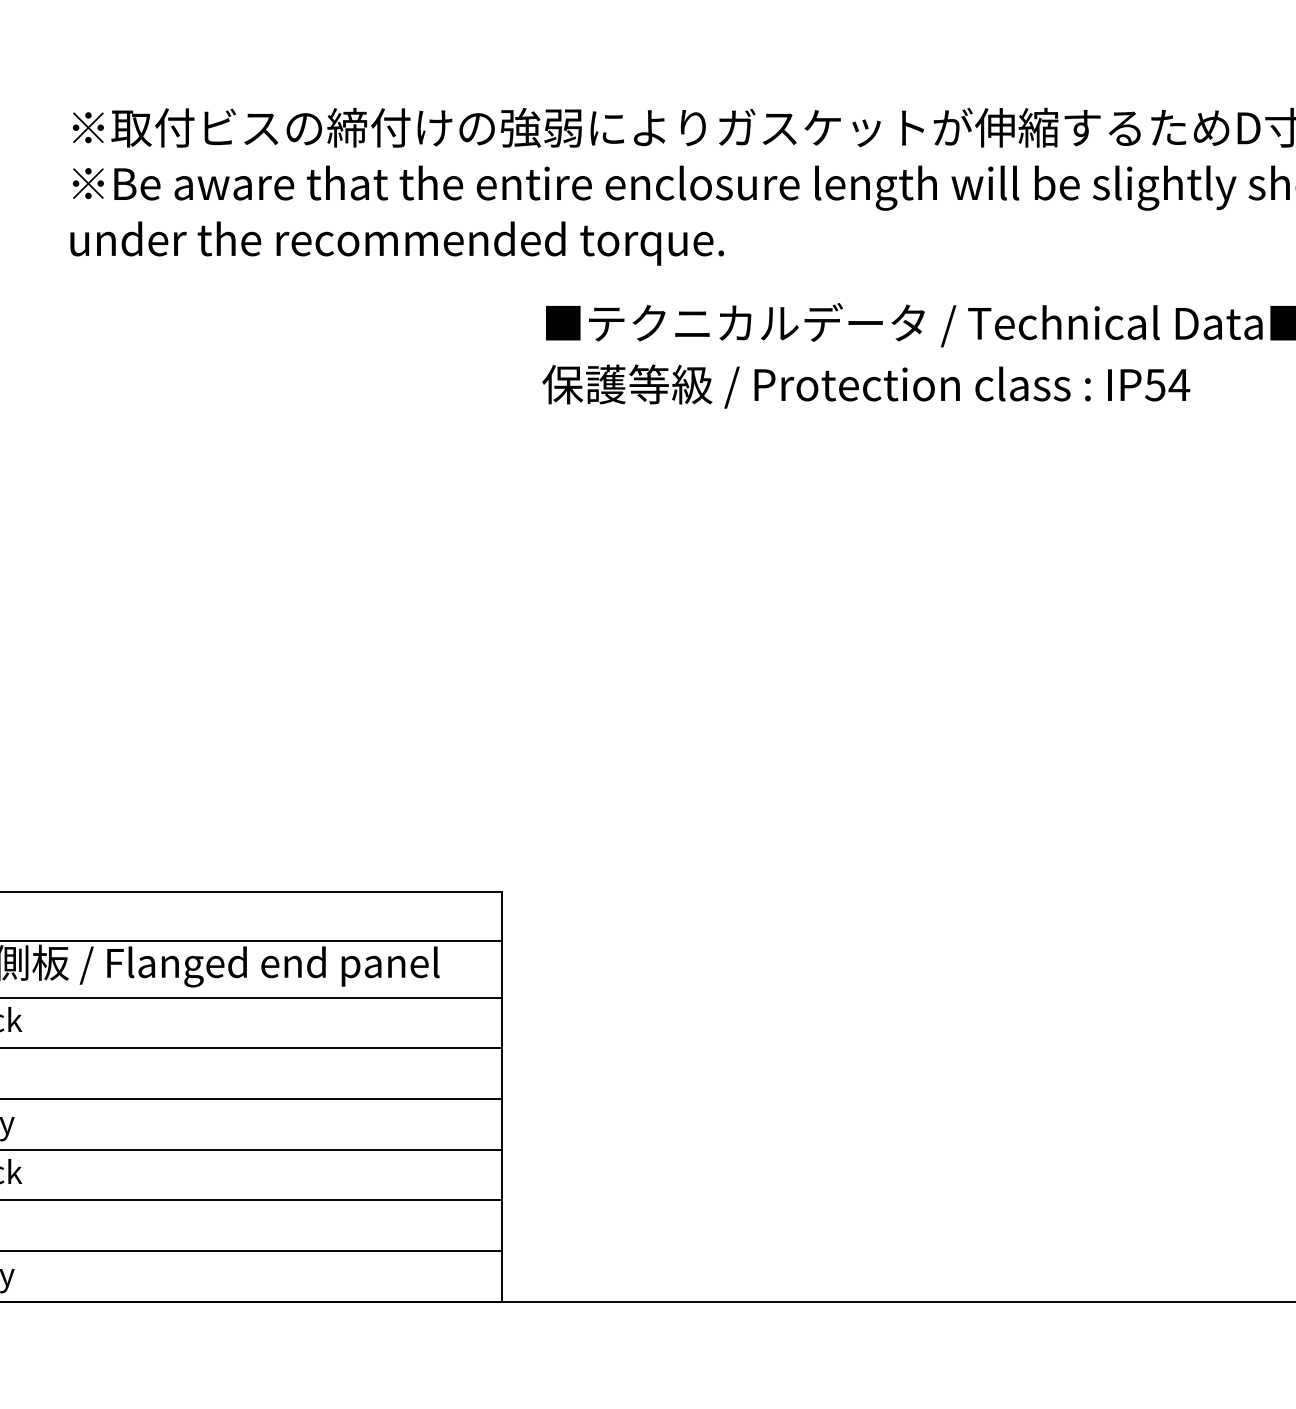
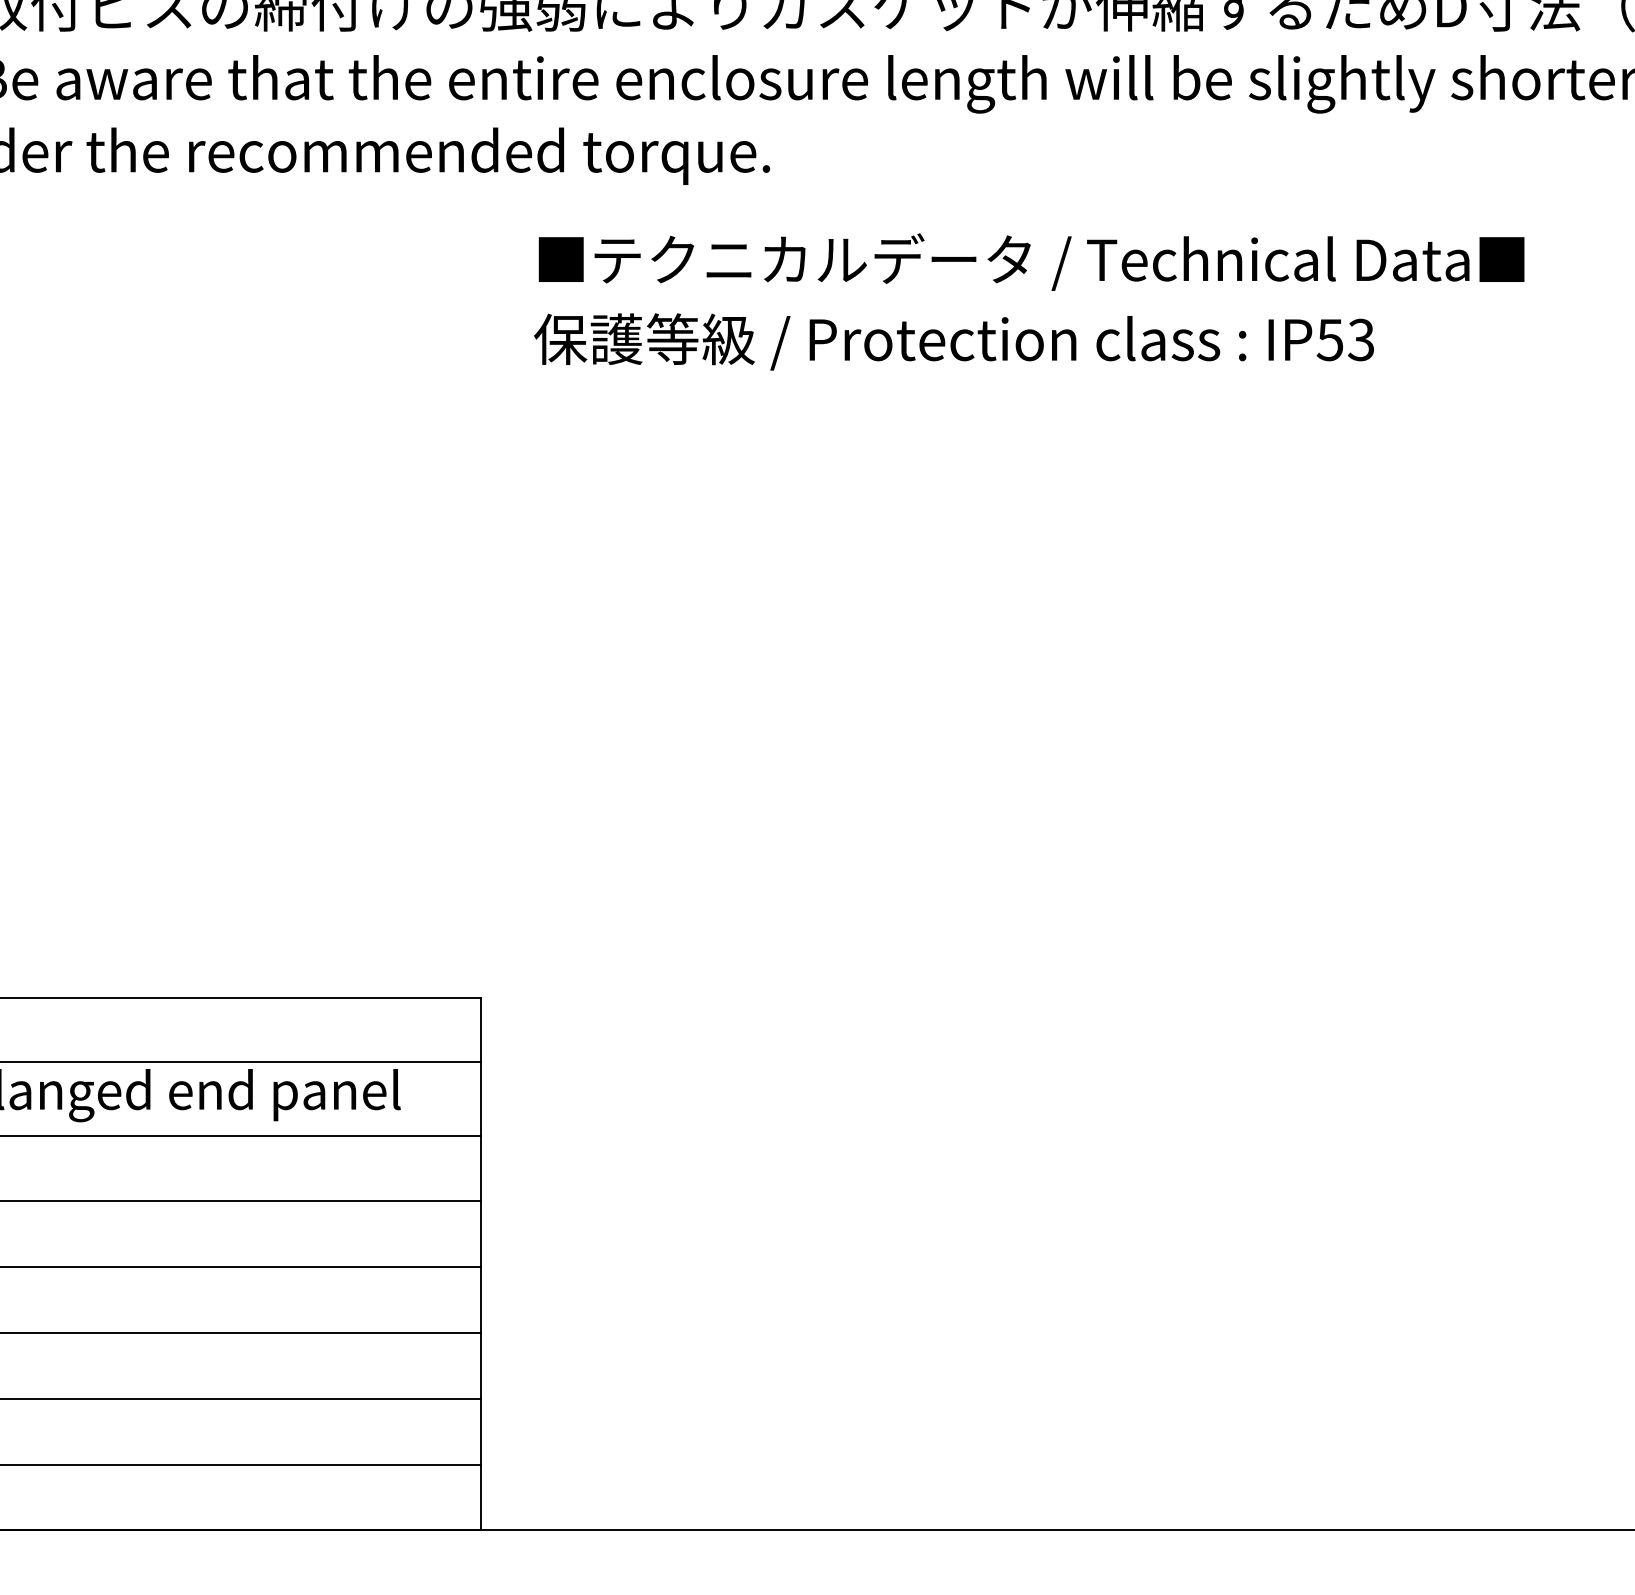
text: (1179, 384) -> (1361, 339), IP54 -> IP53

